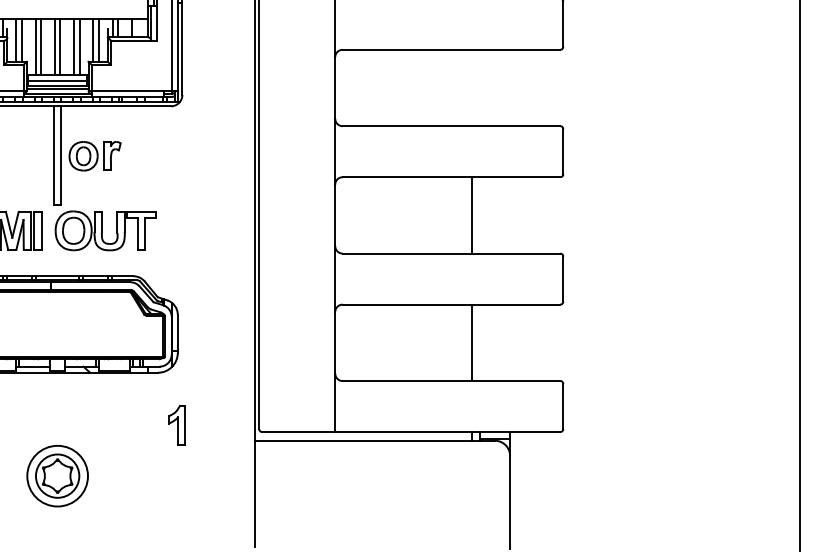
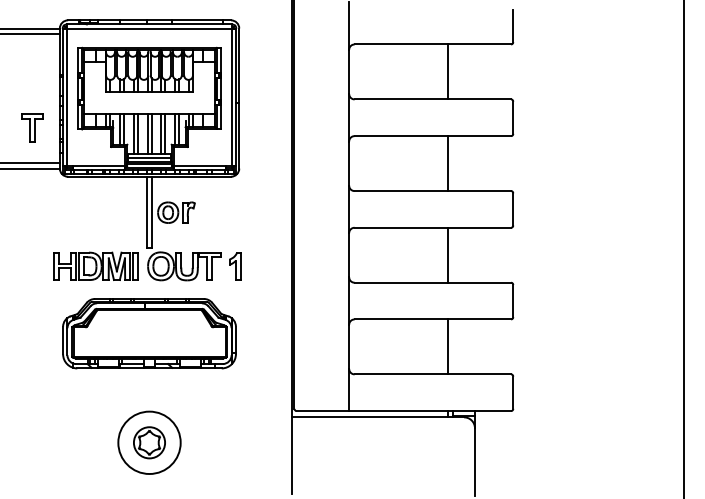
line: (471, 87) -> (447, 163), added
part: (177, 425) -> (235, 266), moved
circle: (57, 475) -> (149, 442), size x1.43

